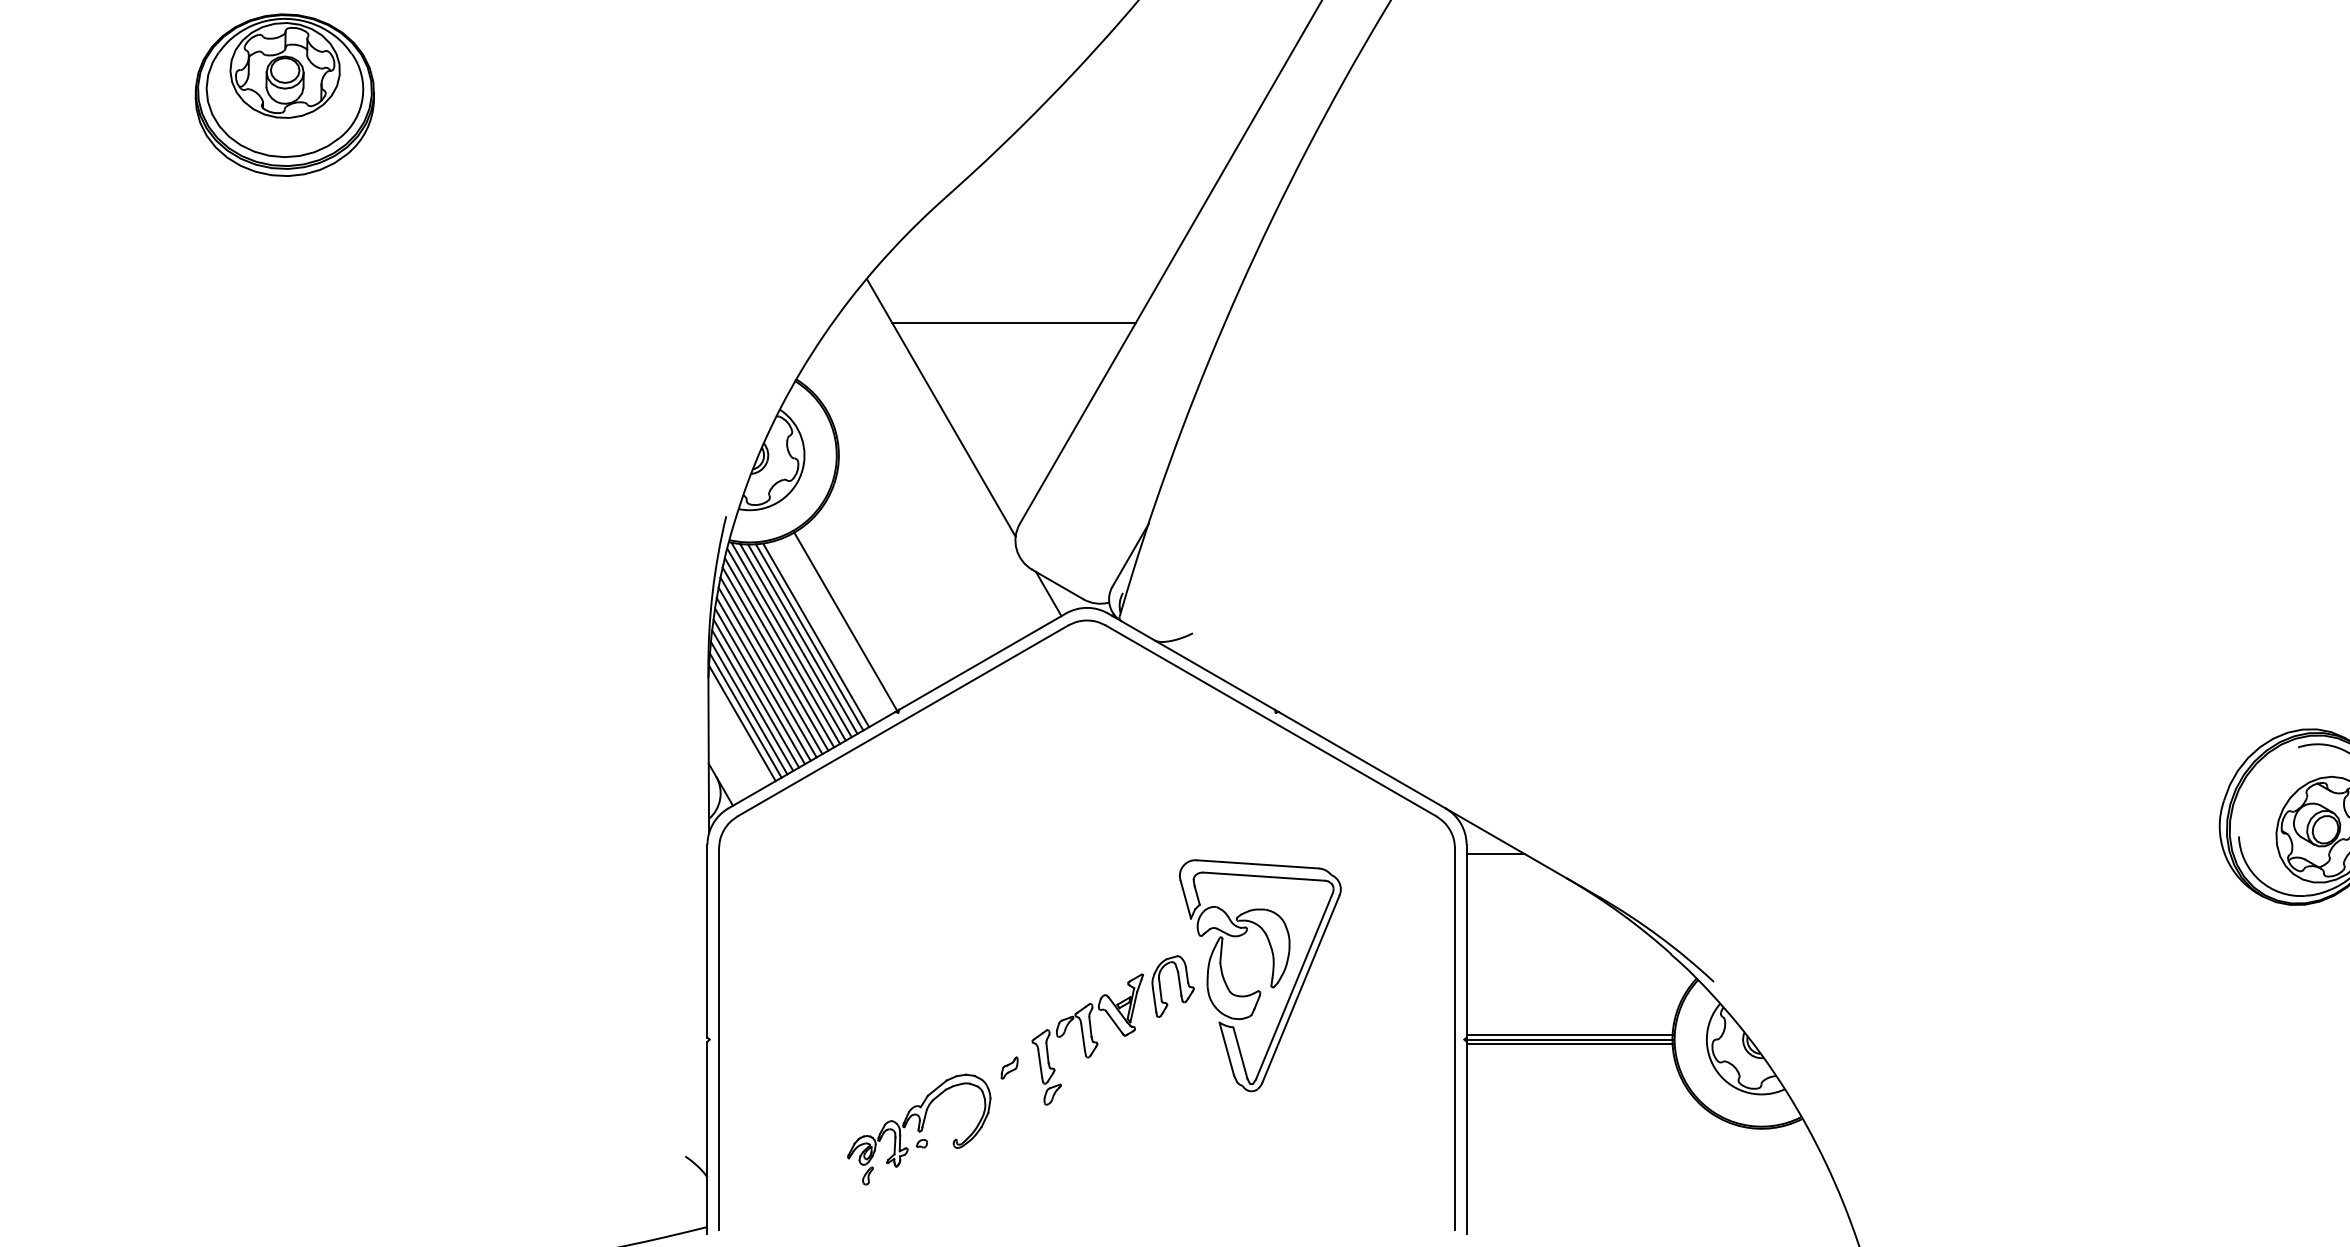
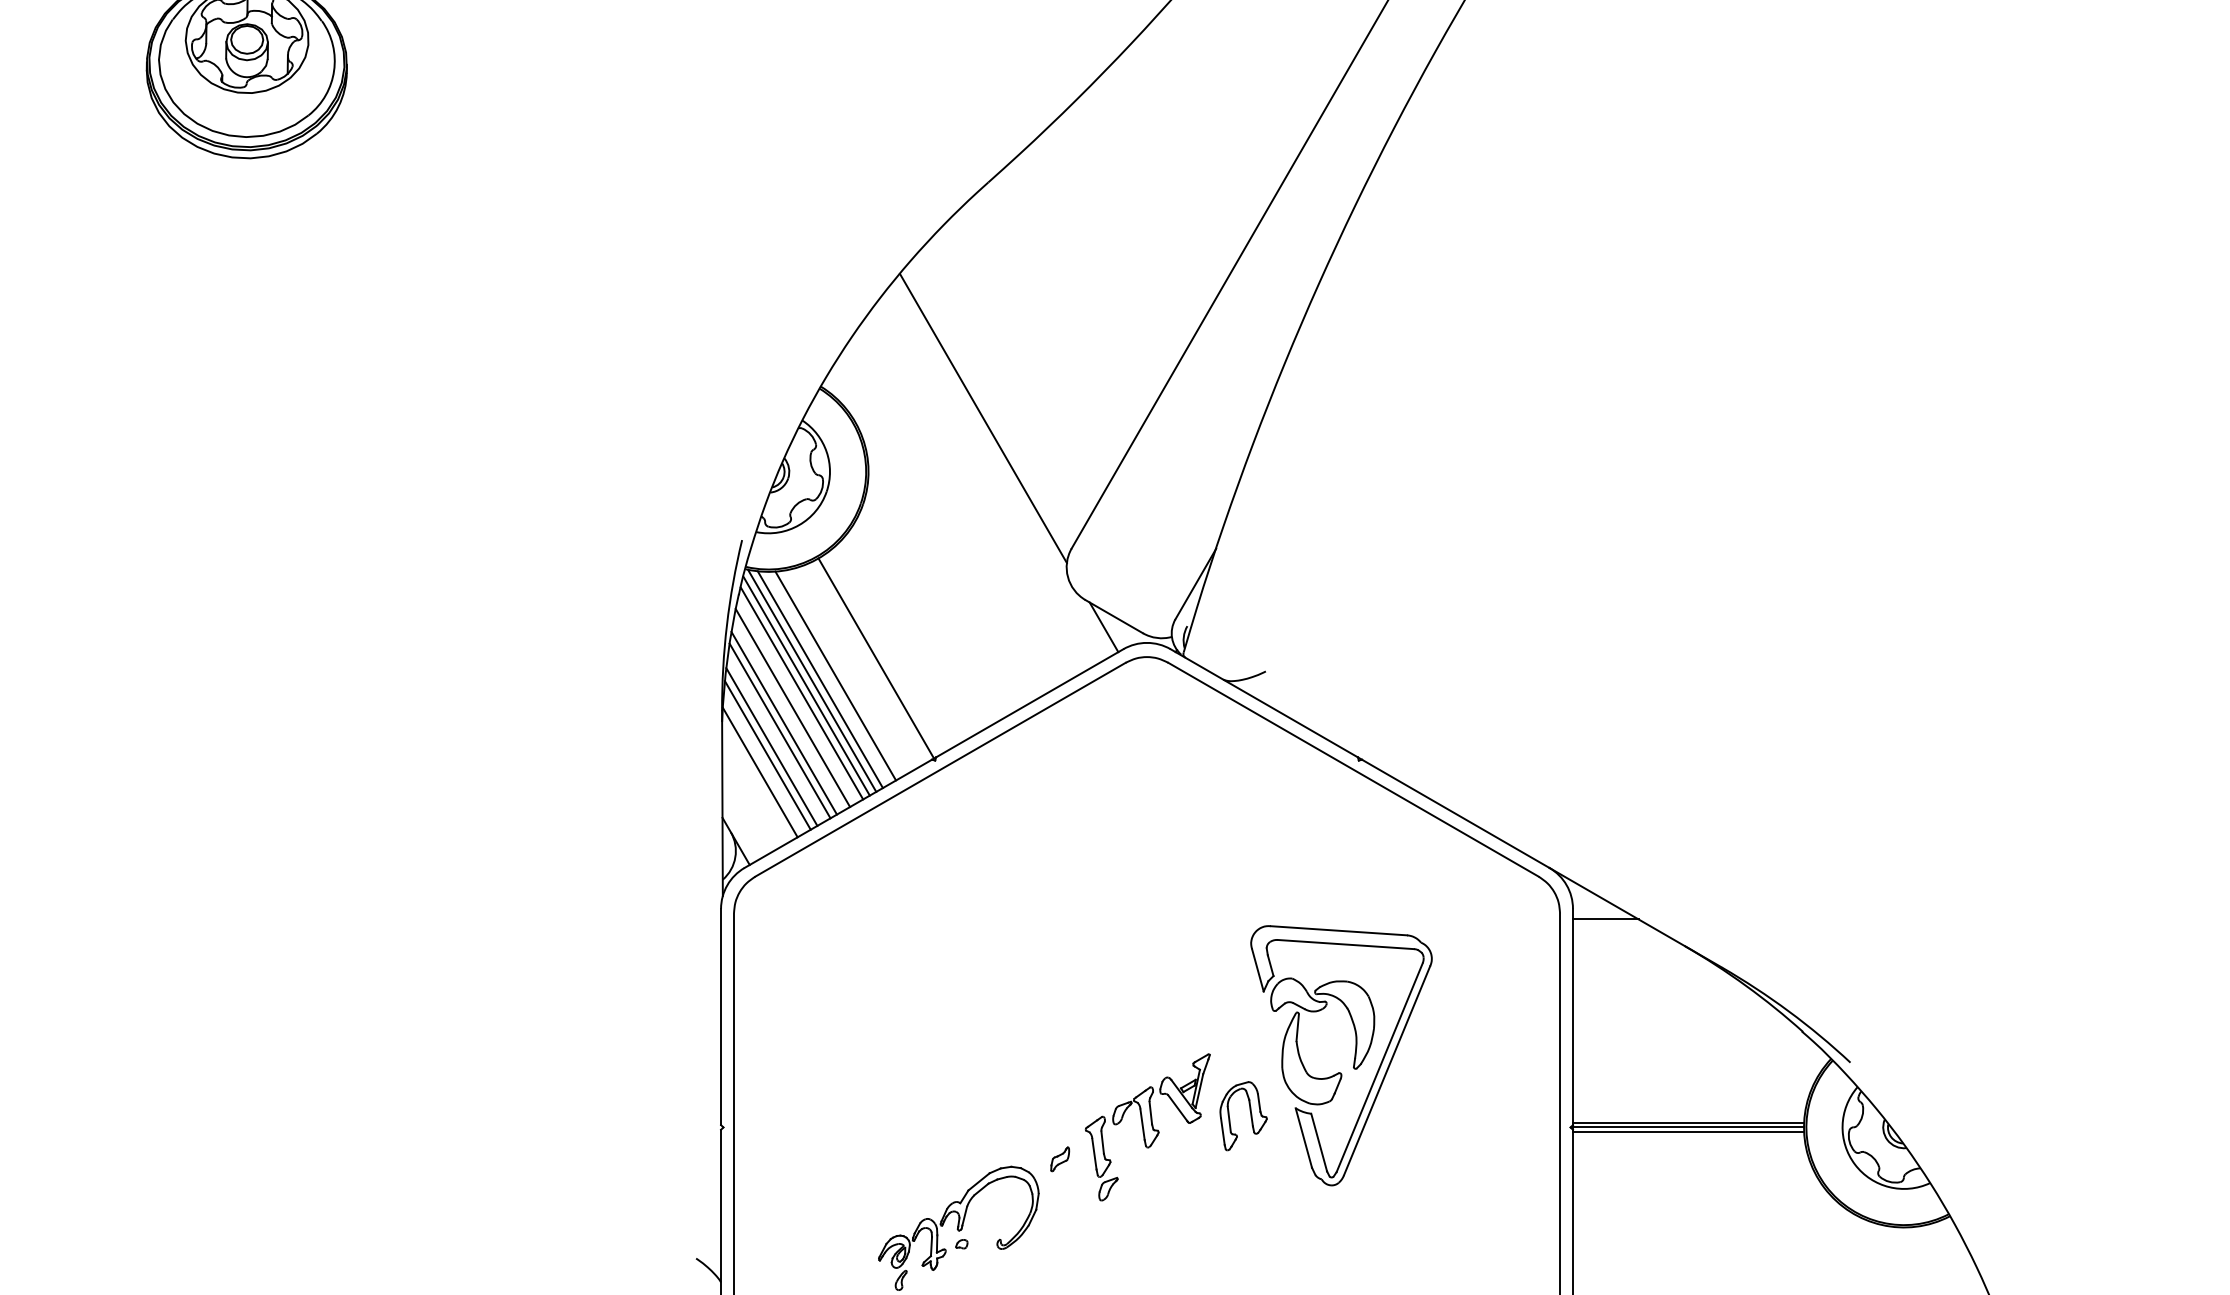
line: (1013, 323) -> (1064, 323), removed
line: (816, 635) -> (843, 673), removed
line: (802, 638) -> (827, 677), removed
line: (775, 658) -> (797, 699), removed
line: (767, 672) -> (788, 715), removed
line: (756, 693) -> (776, 738), removed
line: (745, 715) -> (763, 763), removed
part: (1178, 983) -> (1249, 1112), moved

